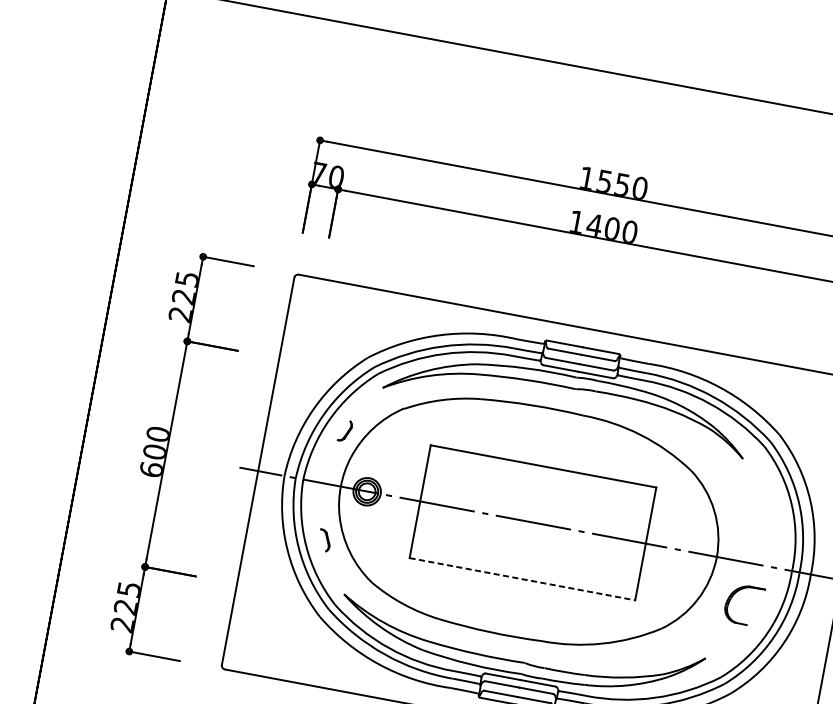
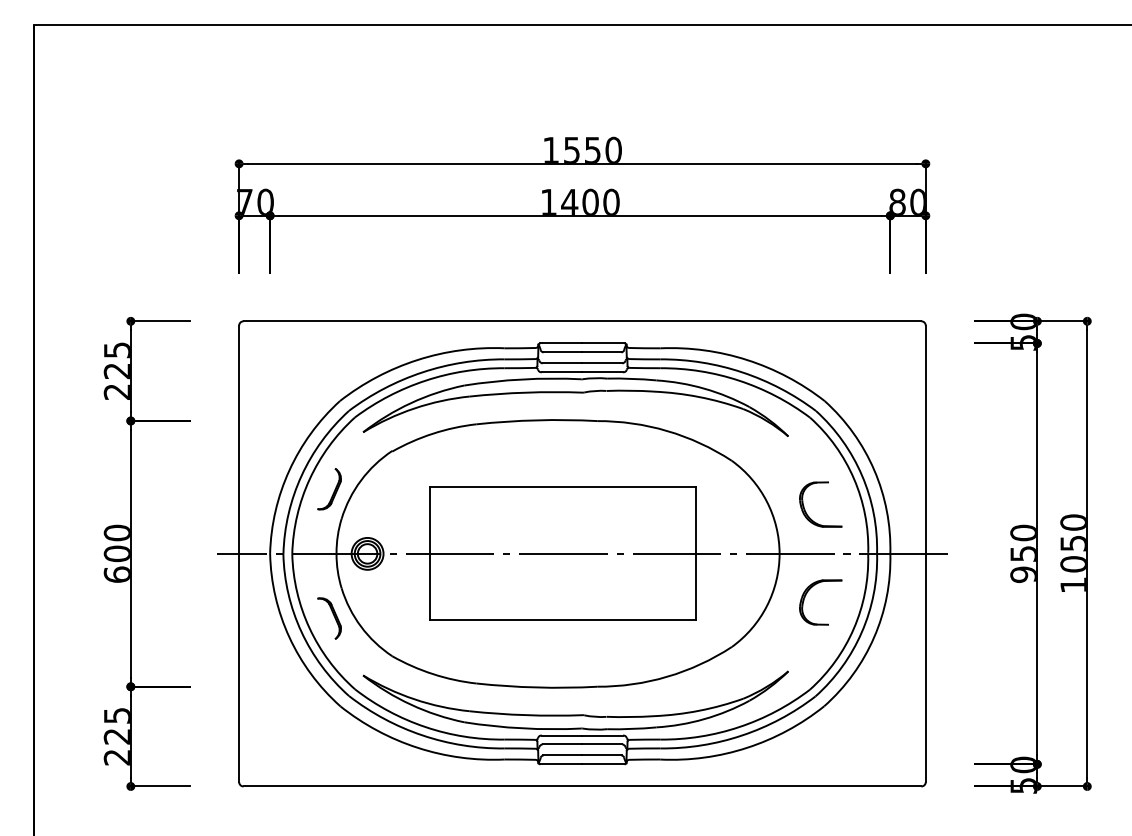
part: (345, 431) -> (329, 489), size x1.67
part: (746, 525) -> (806, 511), added
part: (324, 540) -> (329, 618), size x1.67
line: (522, 579) -> (562, 620), dashed -> solid

